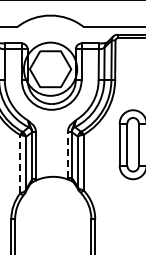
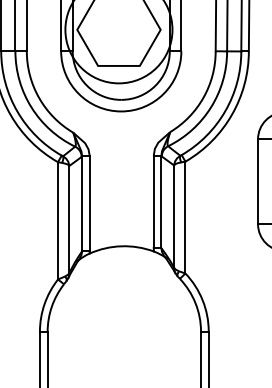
line: (67, 154) -> (152, 201), dashed -> solid
line: (20, 163) -> (58, 219), dashed -> solid

